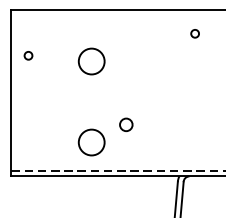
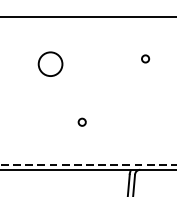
circle: (194, 33) -> (144, 58), moved
circle: (125, 124) -> (81, 122), size x0.62
circle: (91, 142) -> (50, 138), removed

